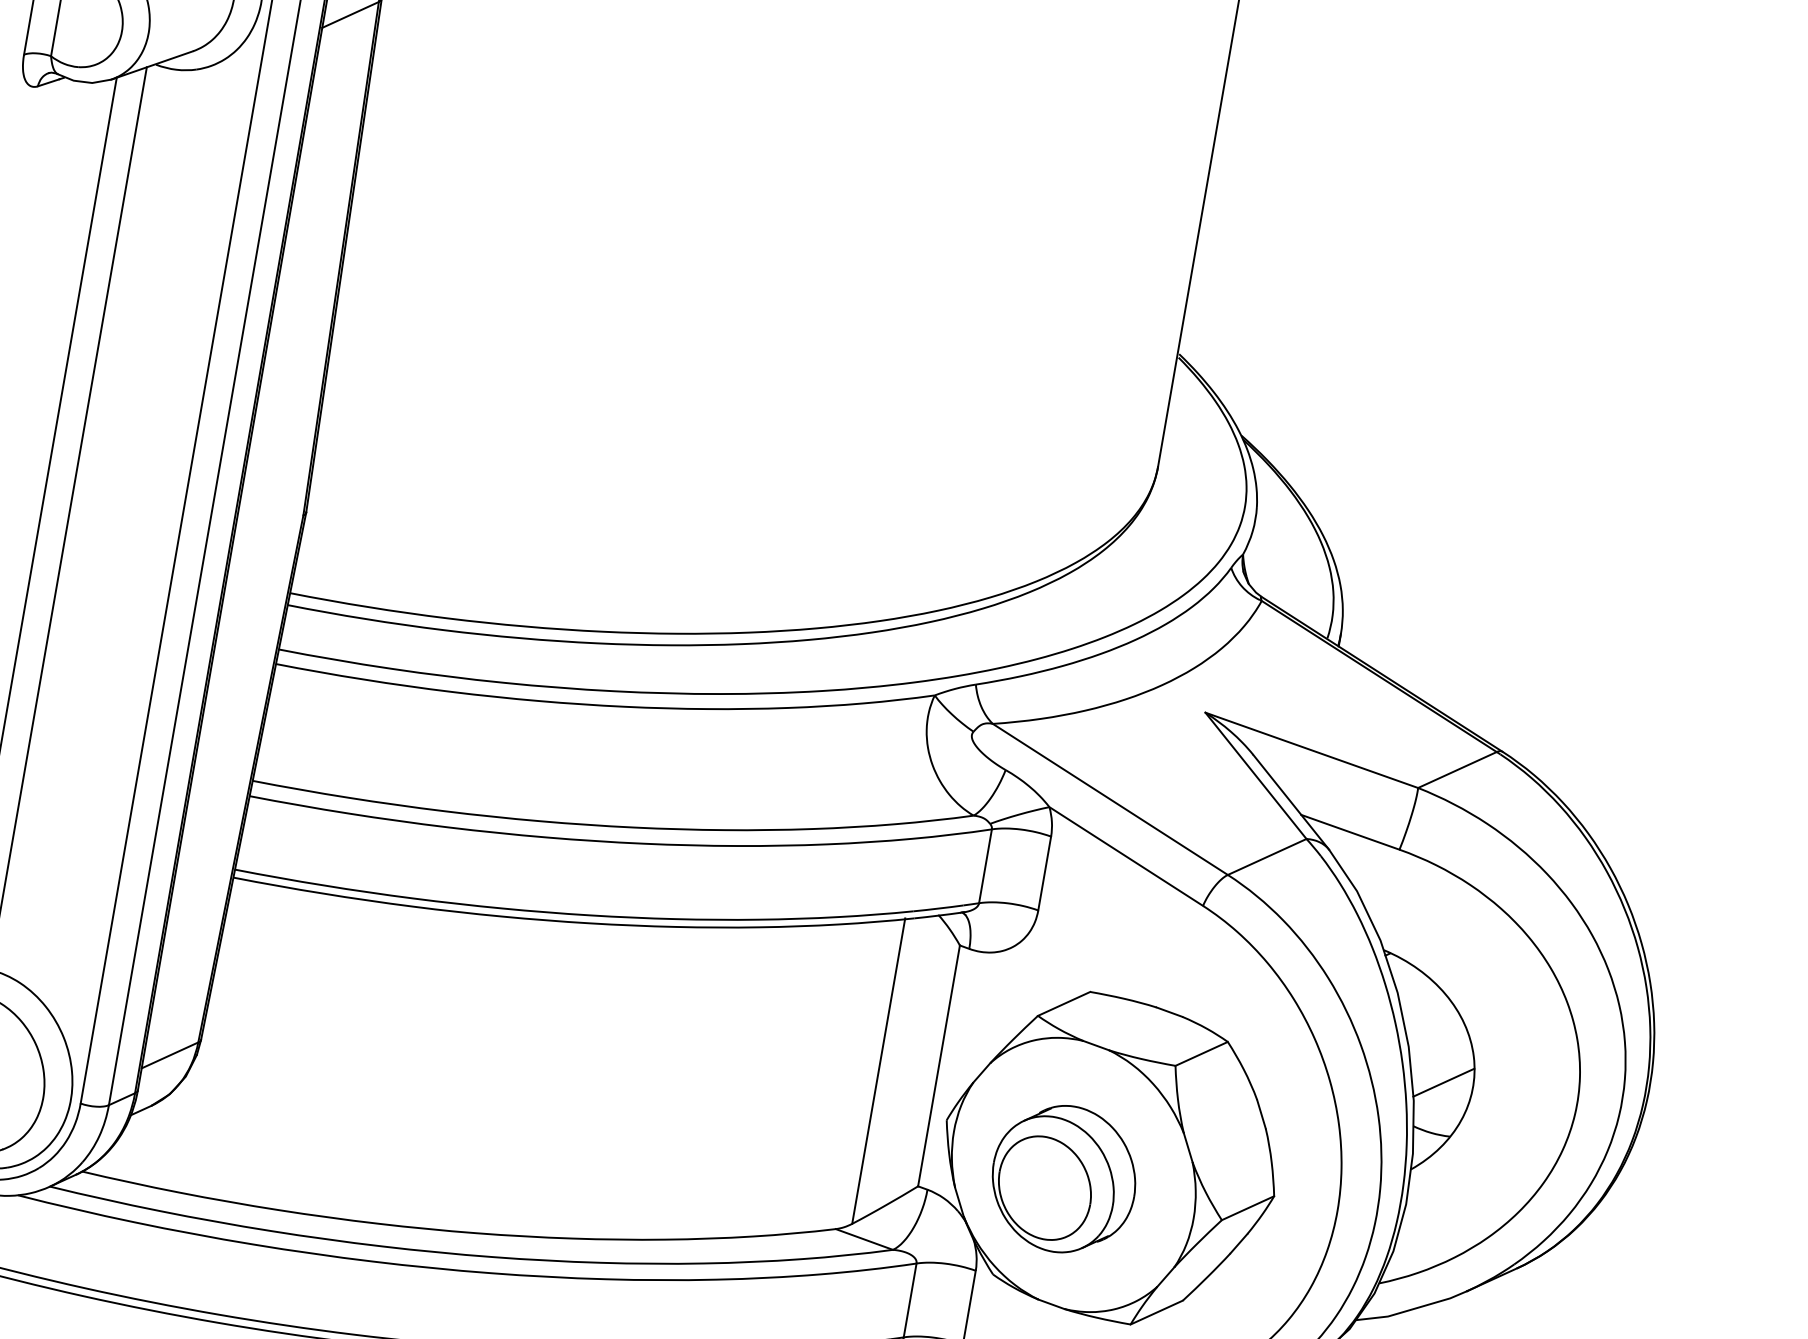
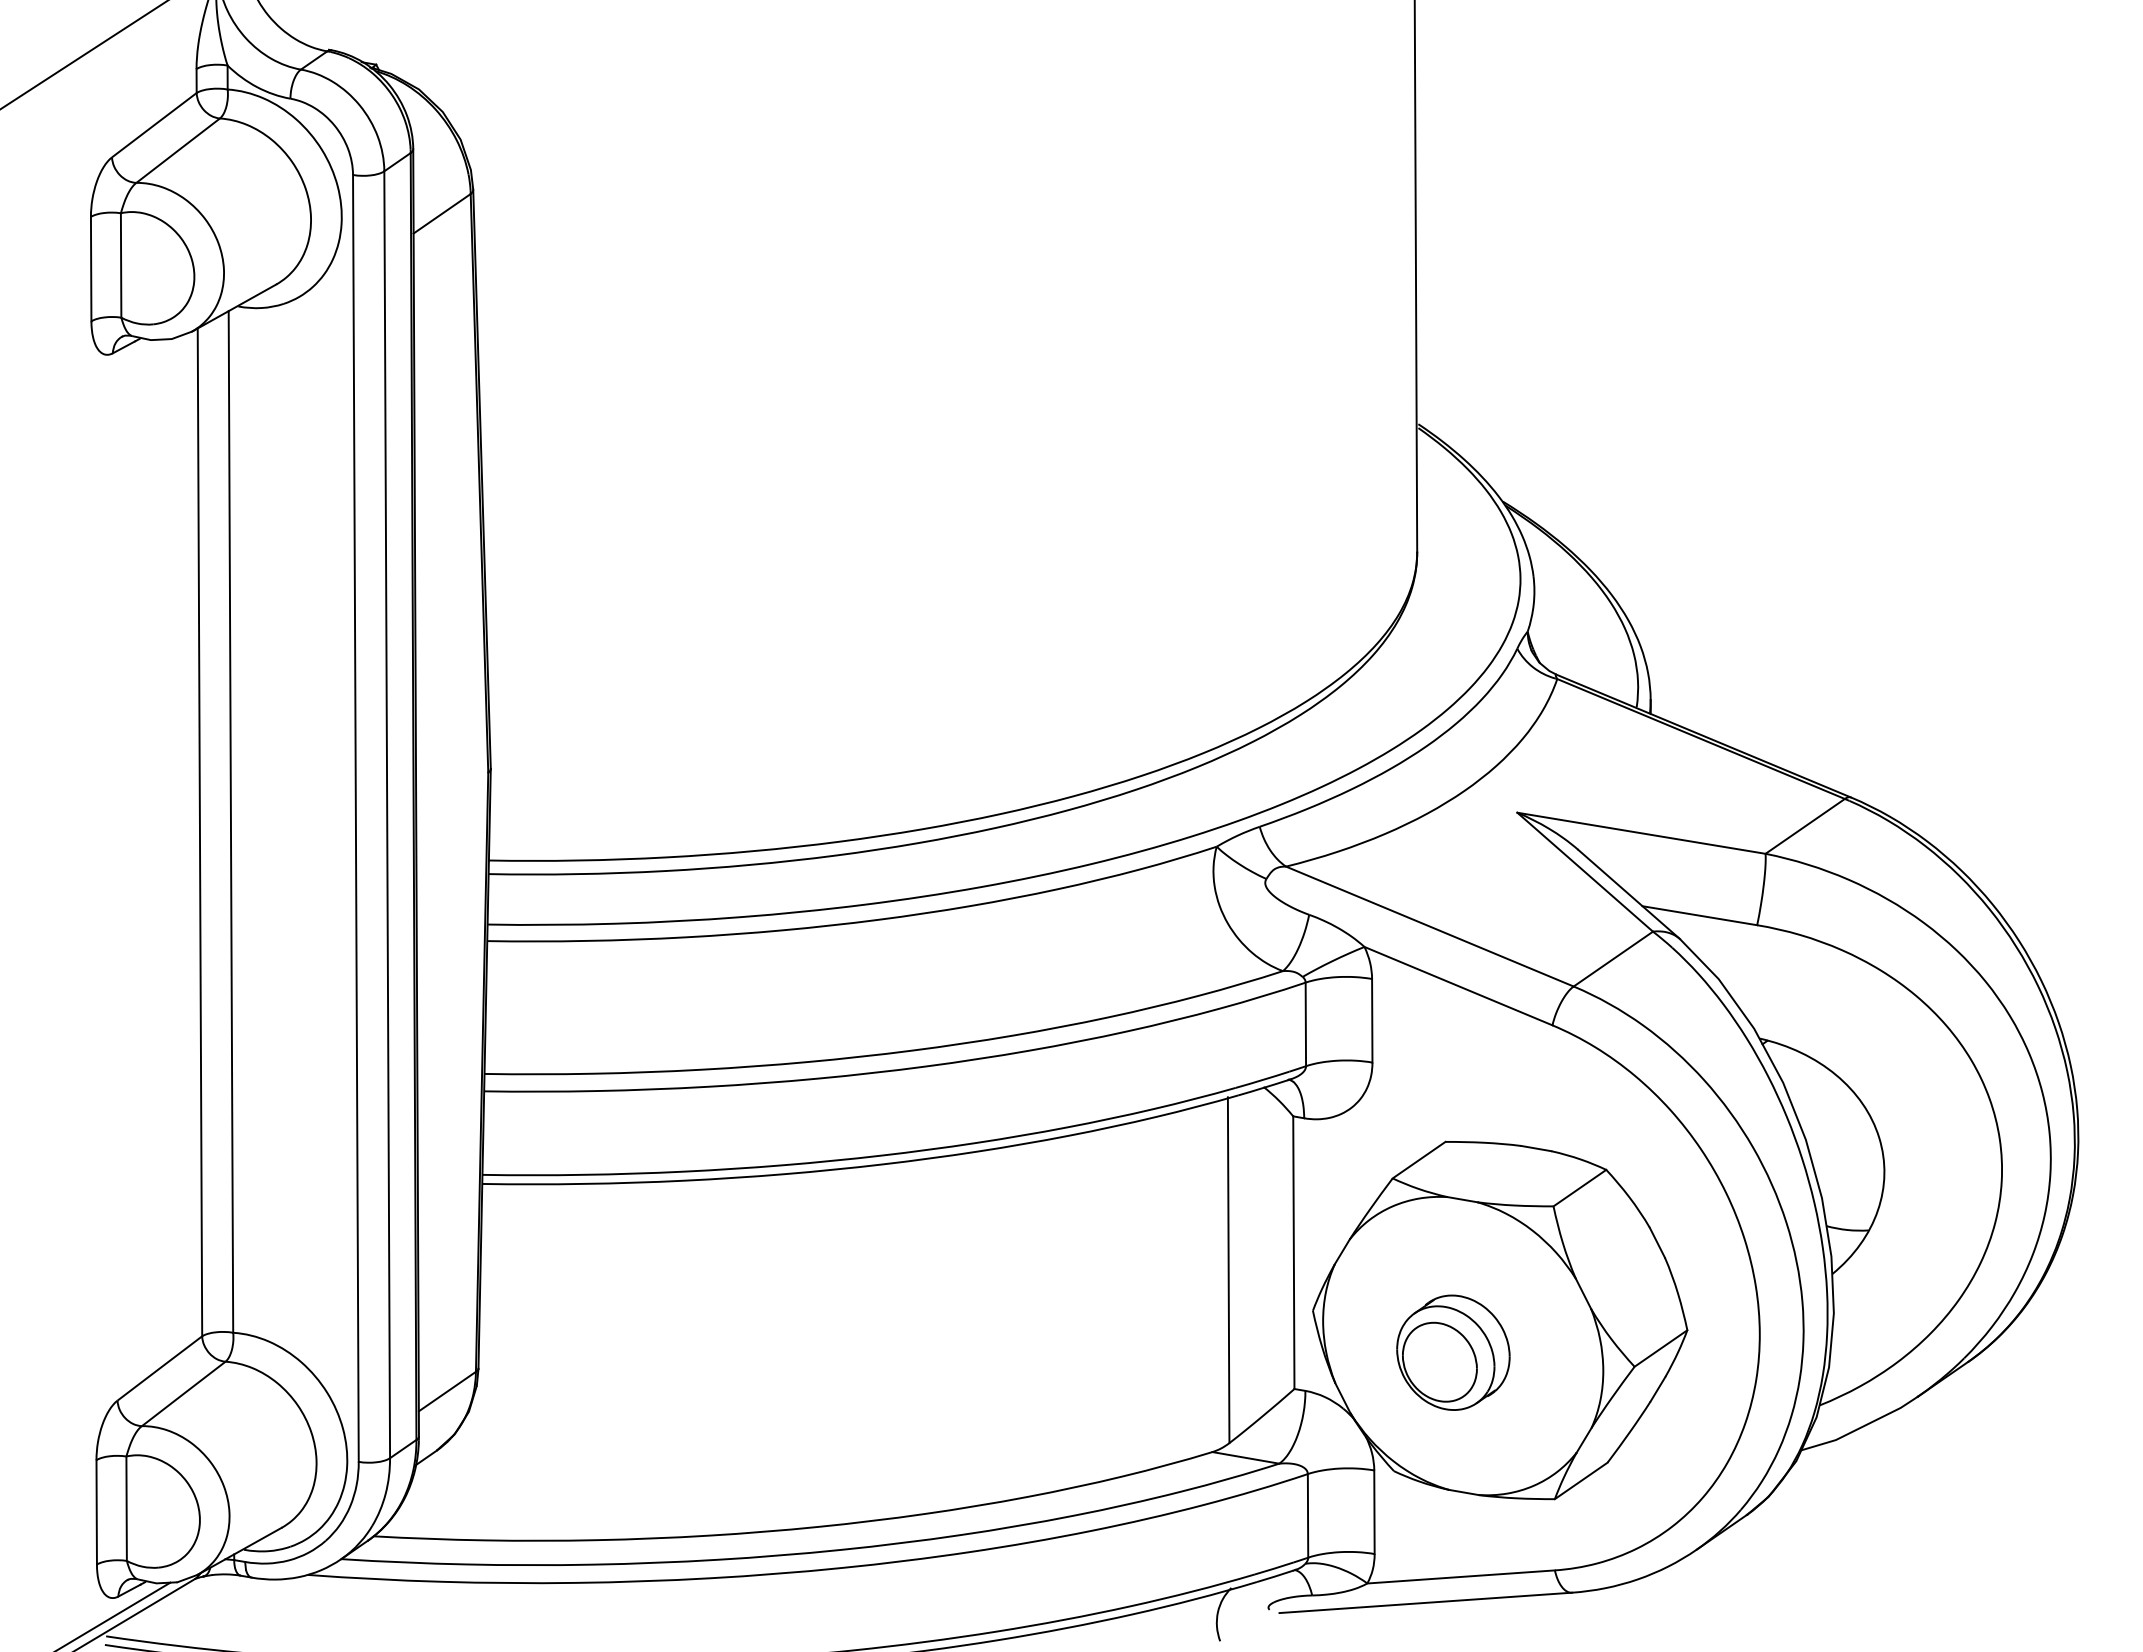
line: (1443, 1082) -> (1851, 1172), removed
part: (1064, 1179) -> (1453, 1352), size x0.7

